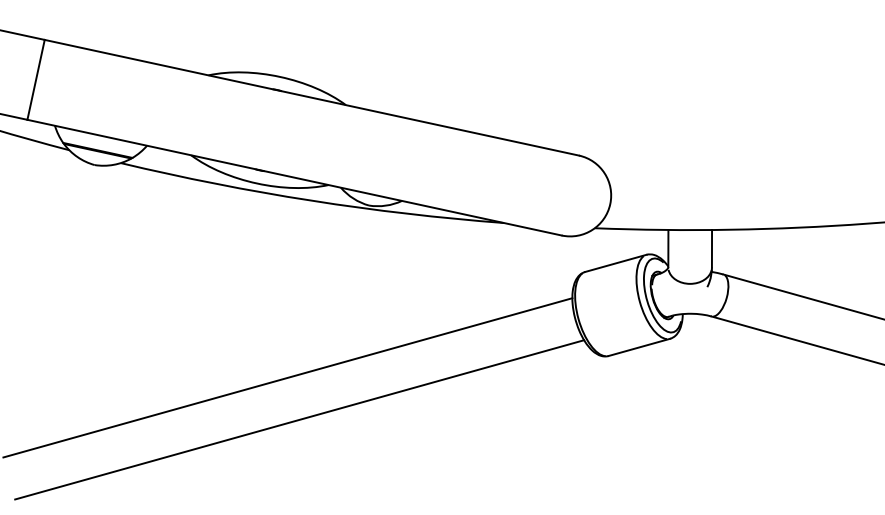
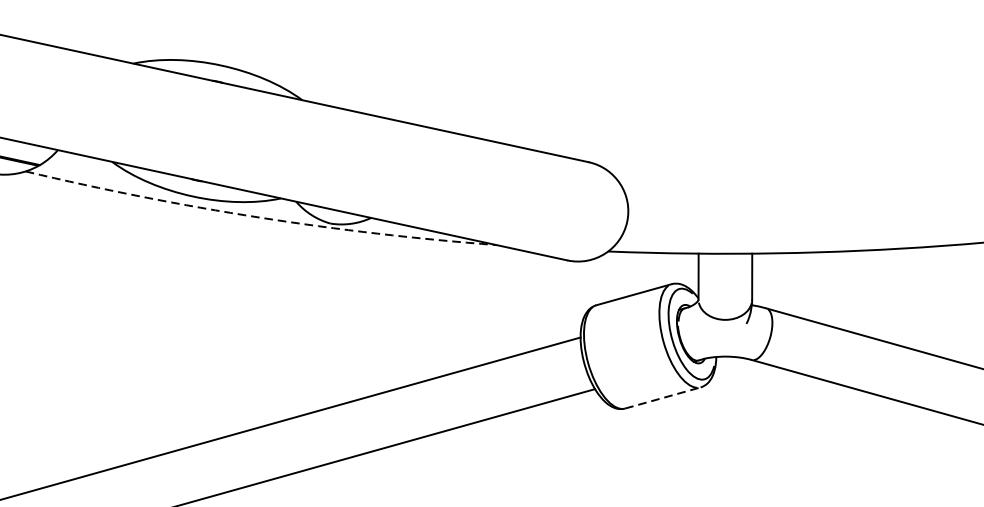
arc: (311, 200) -> (260, 217), solid -> dashed
line: (639, 347) -> (663, 398), solid -> dashed

